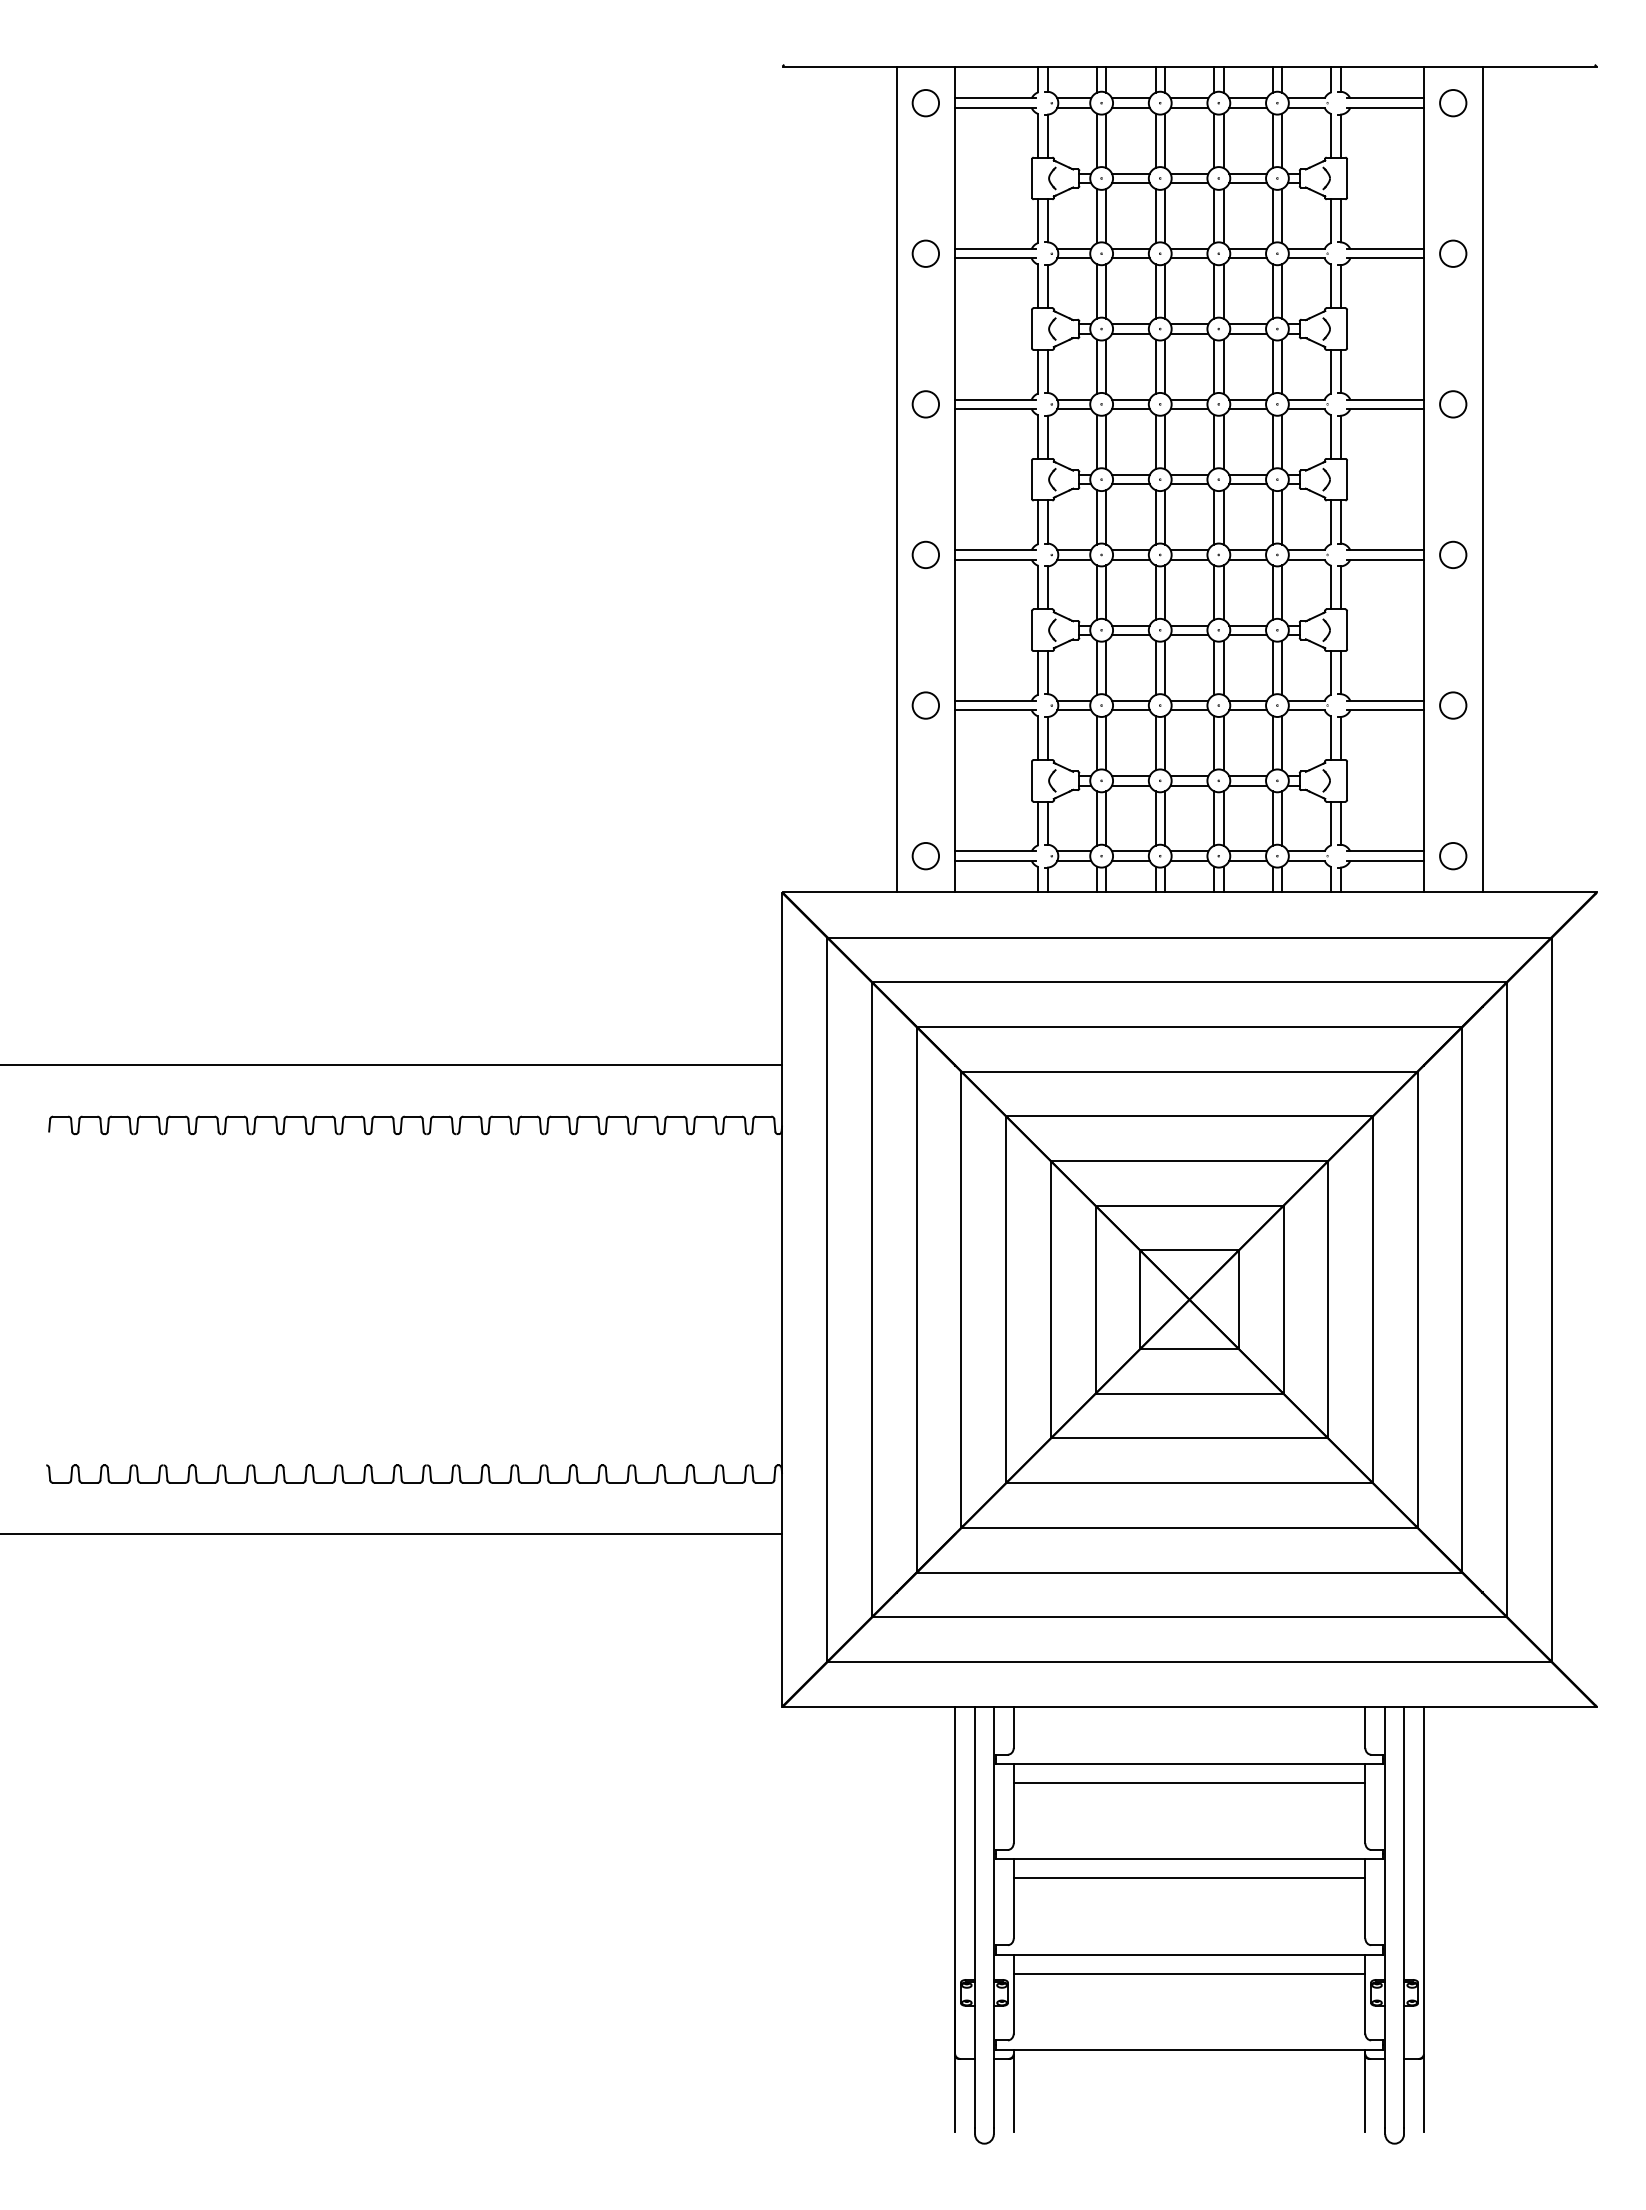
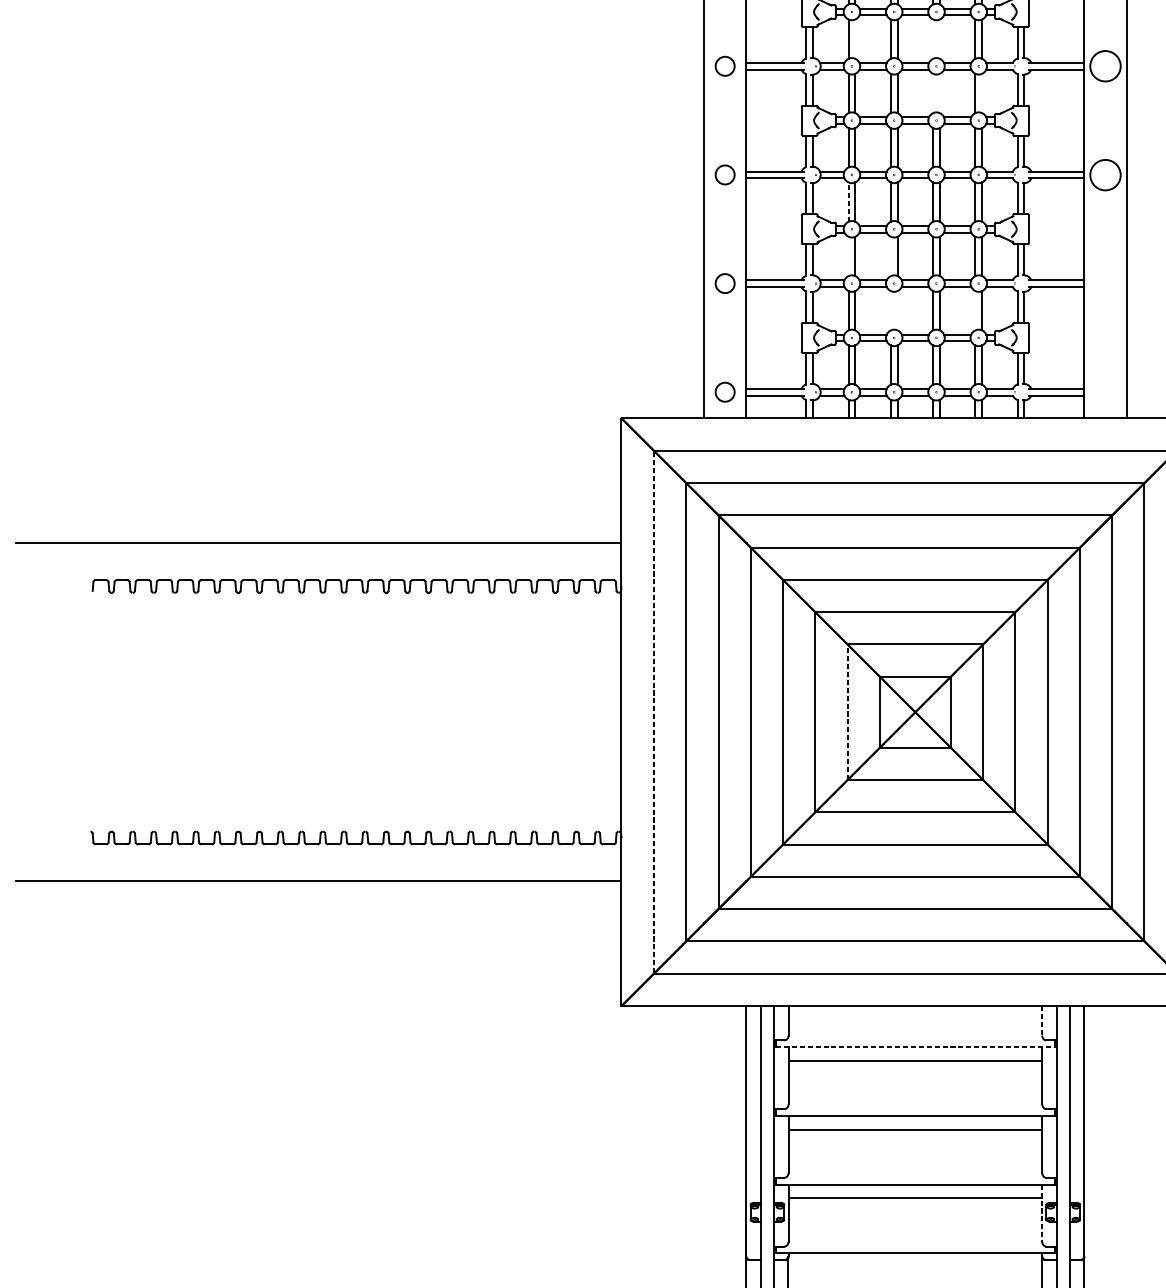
line: (1106, 366) -> (855, 38), removed
line: (1214, 366) -> (933, 38), removed
line: (1223, 366) -> (939, 38), removed
circle: (1453, 404) -> (1105, 66), size x1.6
line: (1214, 441) -> (933, 93), removed
line: (1223, 441) -> (939, 93), removed
line: (1282, 441) -> (982, 93), removed
circle: (1453, 554) -> (1105, 174), size x1.6
line: (1096, 592) -> (848, 202), solid -> dashed
line: (1096, 667) -> (848, 256), removed
line: (1155, 667) -> (890, 256), removed
circle: (1453, 705) -> (1105, 283), removed
line: (1155, 743) -> (890, 310), removed
line: (1164, 743) -> (897, 310), removed
line: (1272, 743) -> (975, 310), removed
circle: (1453, 856) -> (1105, 392), removed
line: (827, 1299) -> (654, 712), solid -> dashed
line: (1095, 1299) -> (847, 712), solid -> dashed
line: (1365, 1728) -> (1042, 1021), solid -> dashed
line: (1190, 1764) -> (916, 1047), solid -> dashed
line: (1365, 1994) -> (1042, 1213), solid -> dashed

